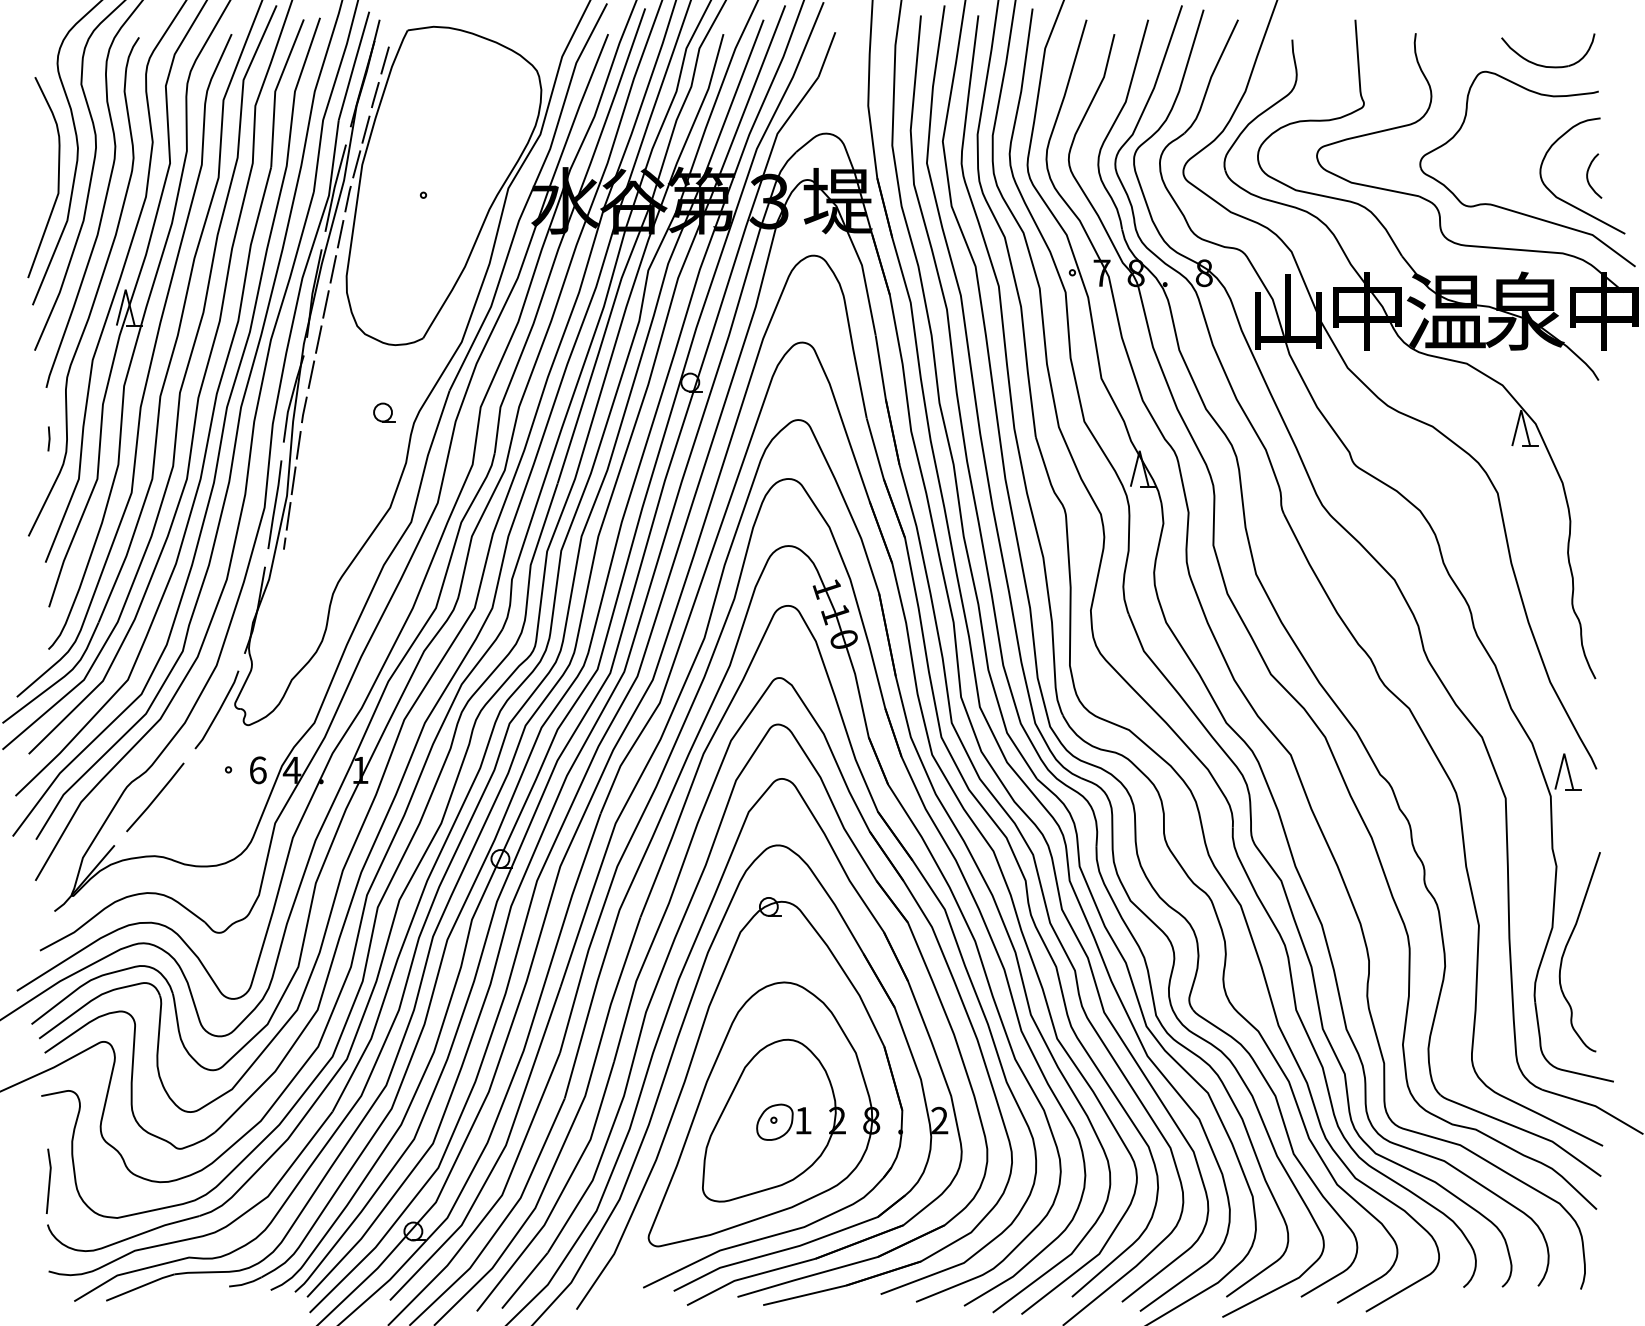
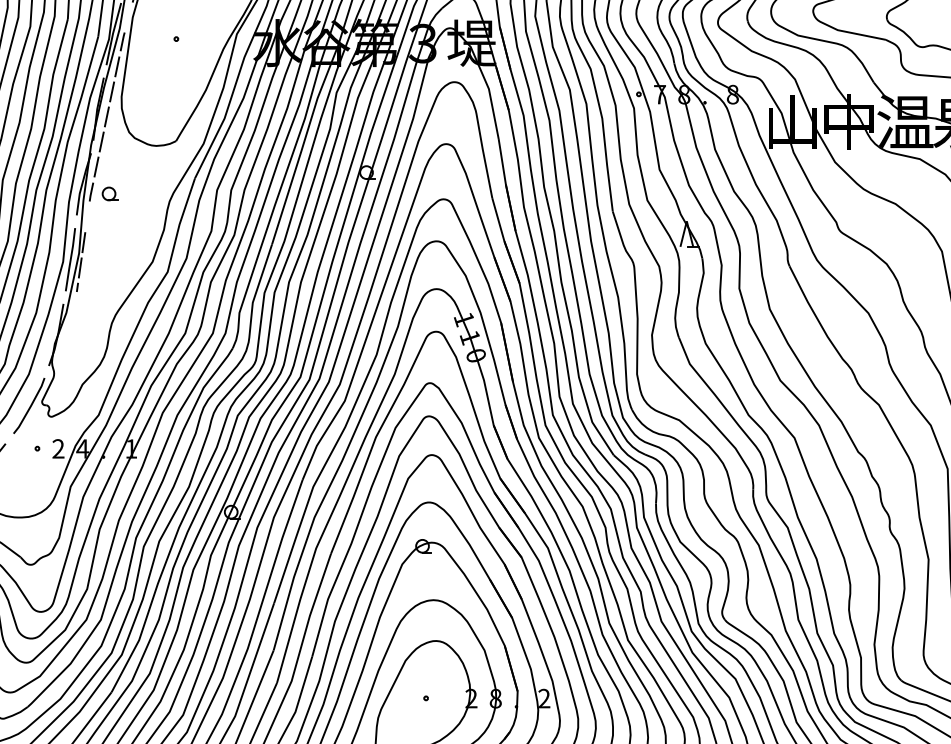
line: (356, 164) -> (128, 17), removed
part: (384, 412) -> (110, 193), moved
line: (298, 445) -> (87, 217), removed
text: (257, 770) -> (58, 449), 6 -> 2
part: (783, 1121) -> (432, 699), removed

